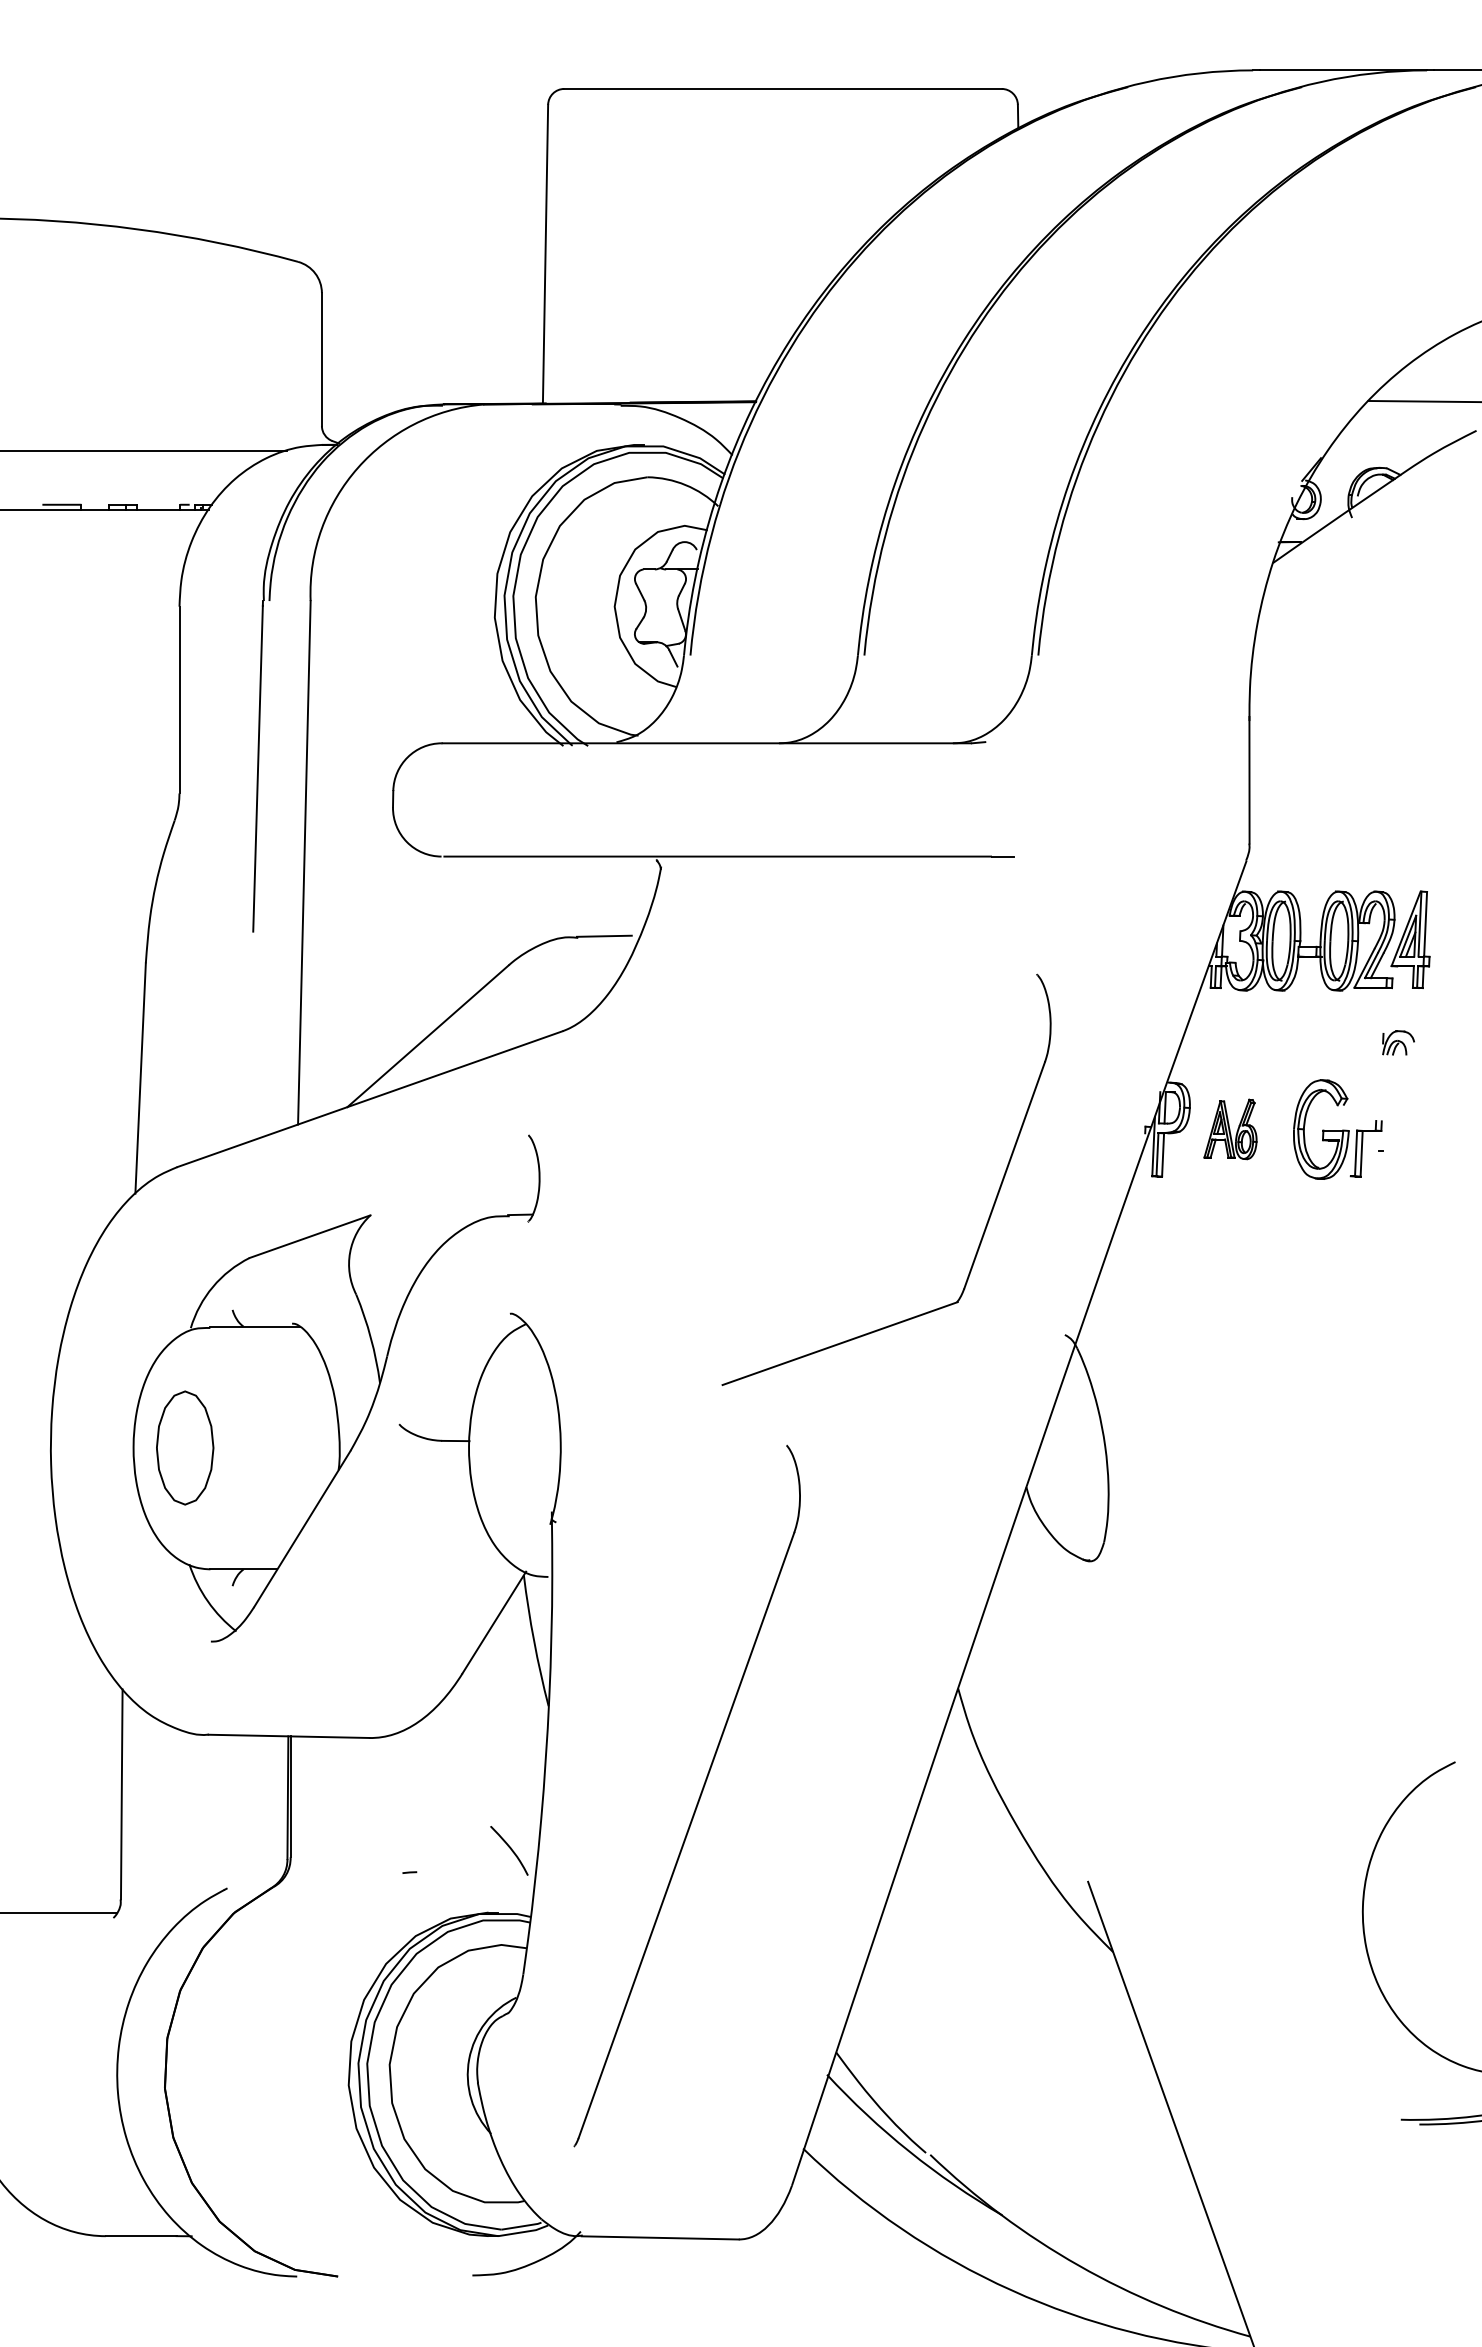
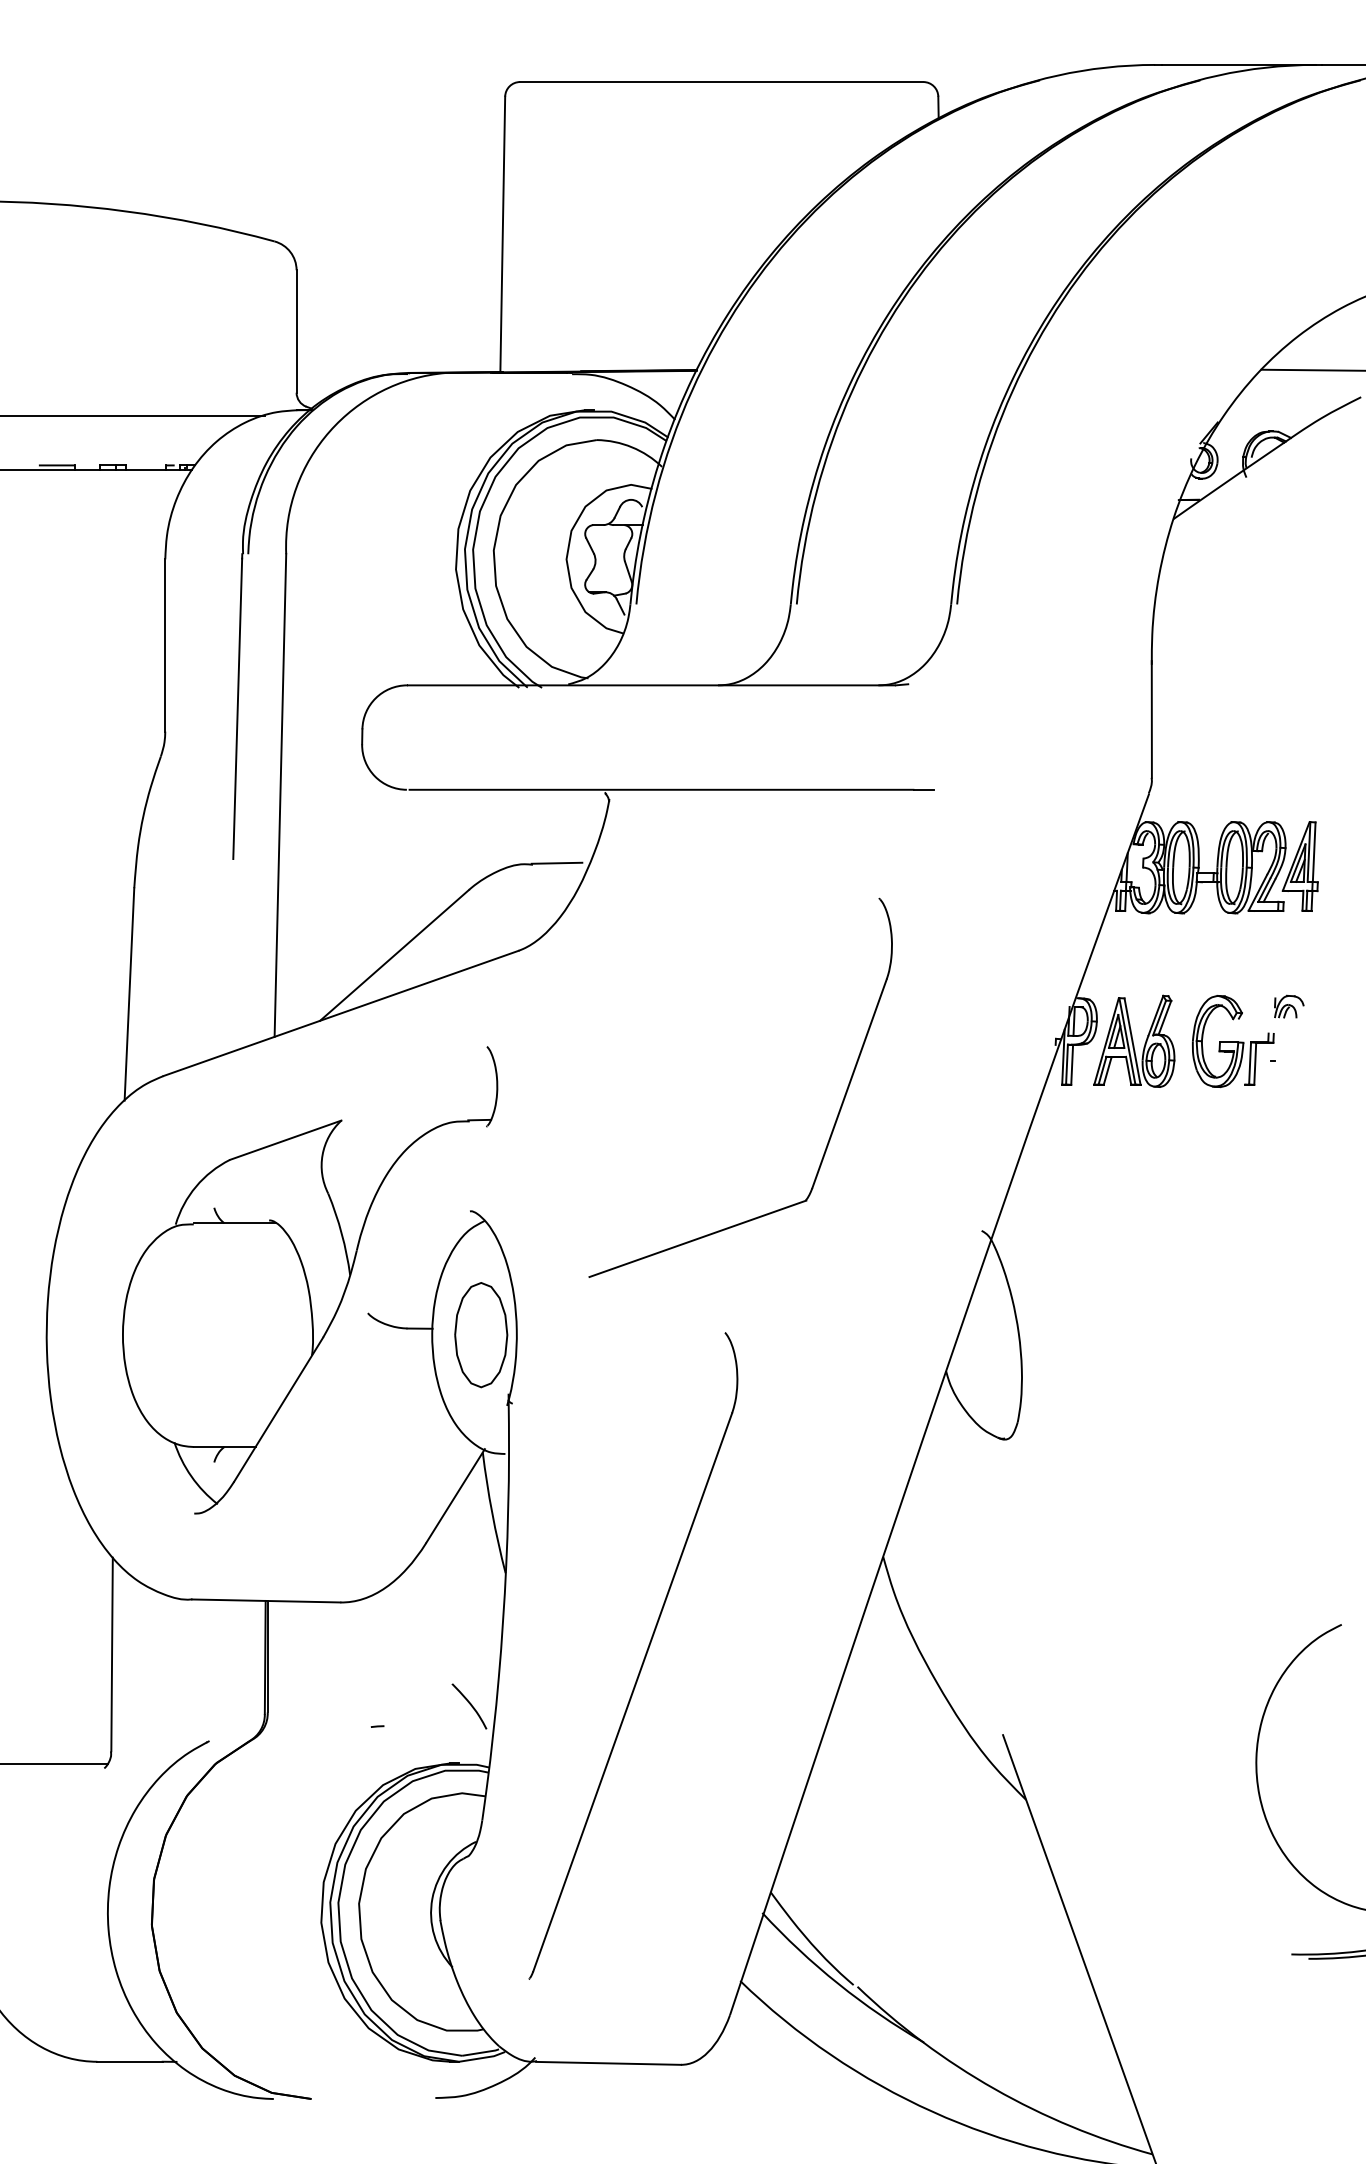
part: (1398, 1042) -> (1289, 1006), moved
part: (1230, 1129) -> (1134, 1041), size x1.67
part: (989, 1214) -> (835, 1119), moved
part: (185, 1447) -> (481, 1334), moved

